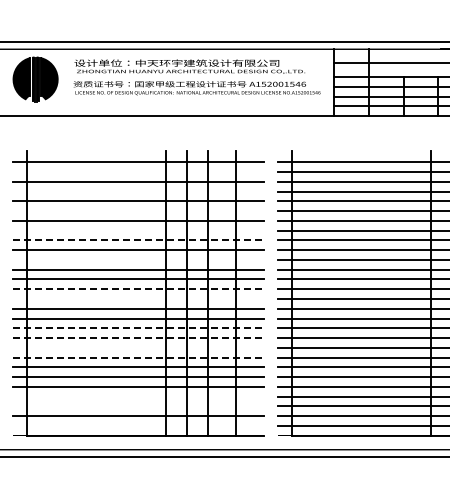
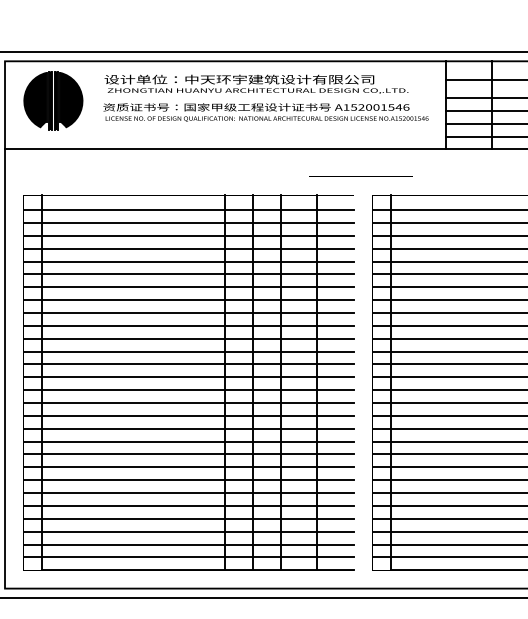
line: (268, 136) -> (360, 176), added
line: (137, 172) -> (187, 223), added
line: (137, 191) -> (187, 248), added
line: (137, 211) -> (187, 274), added
line: (137, 230) -> (187, 299), added
line: (138, 240) -> (188, 313), dashed -> solid
line: (137, 259) -> (187, 338), added
line: (138, 289) -> (188, 377), dashed -> solid
line: (137, 299) -> (187, 390), added
line: (138, 328) -> (188, 428), dashed -> solid
line: (138, 338) -> (188, 442), dashed -> solid
line: (137, 347) -> (187, 453), added
line: (138, 357) -> (188, 467), dashed -> solid
line: (137, 396) -> (187, 518), added
line: (137, 406) -> (187, 531), added
line: (137, 426) -> (187, 558), added

